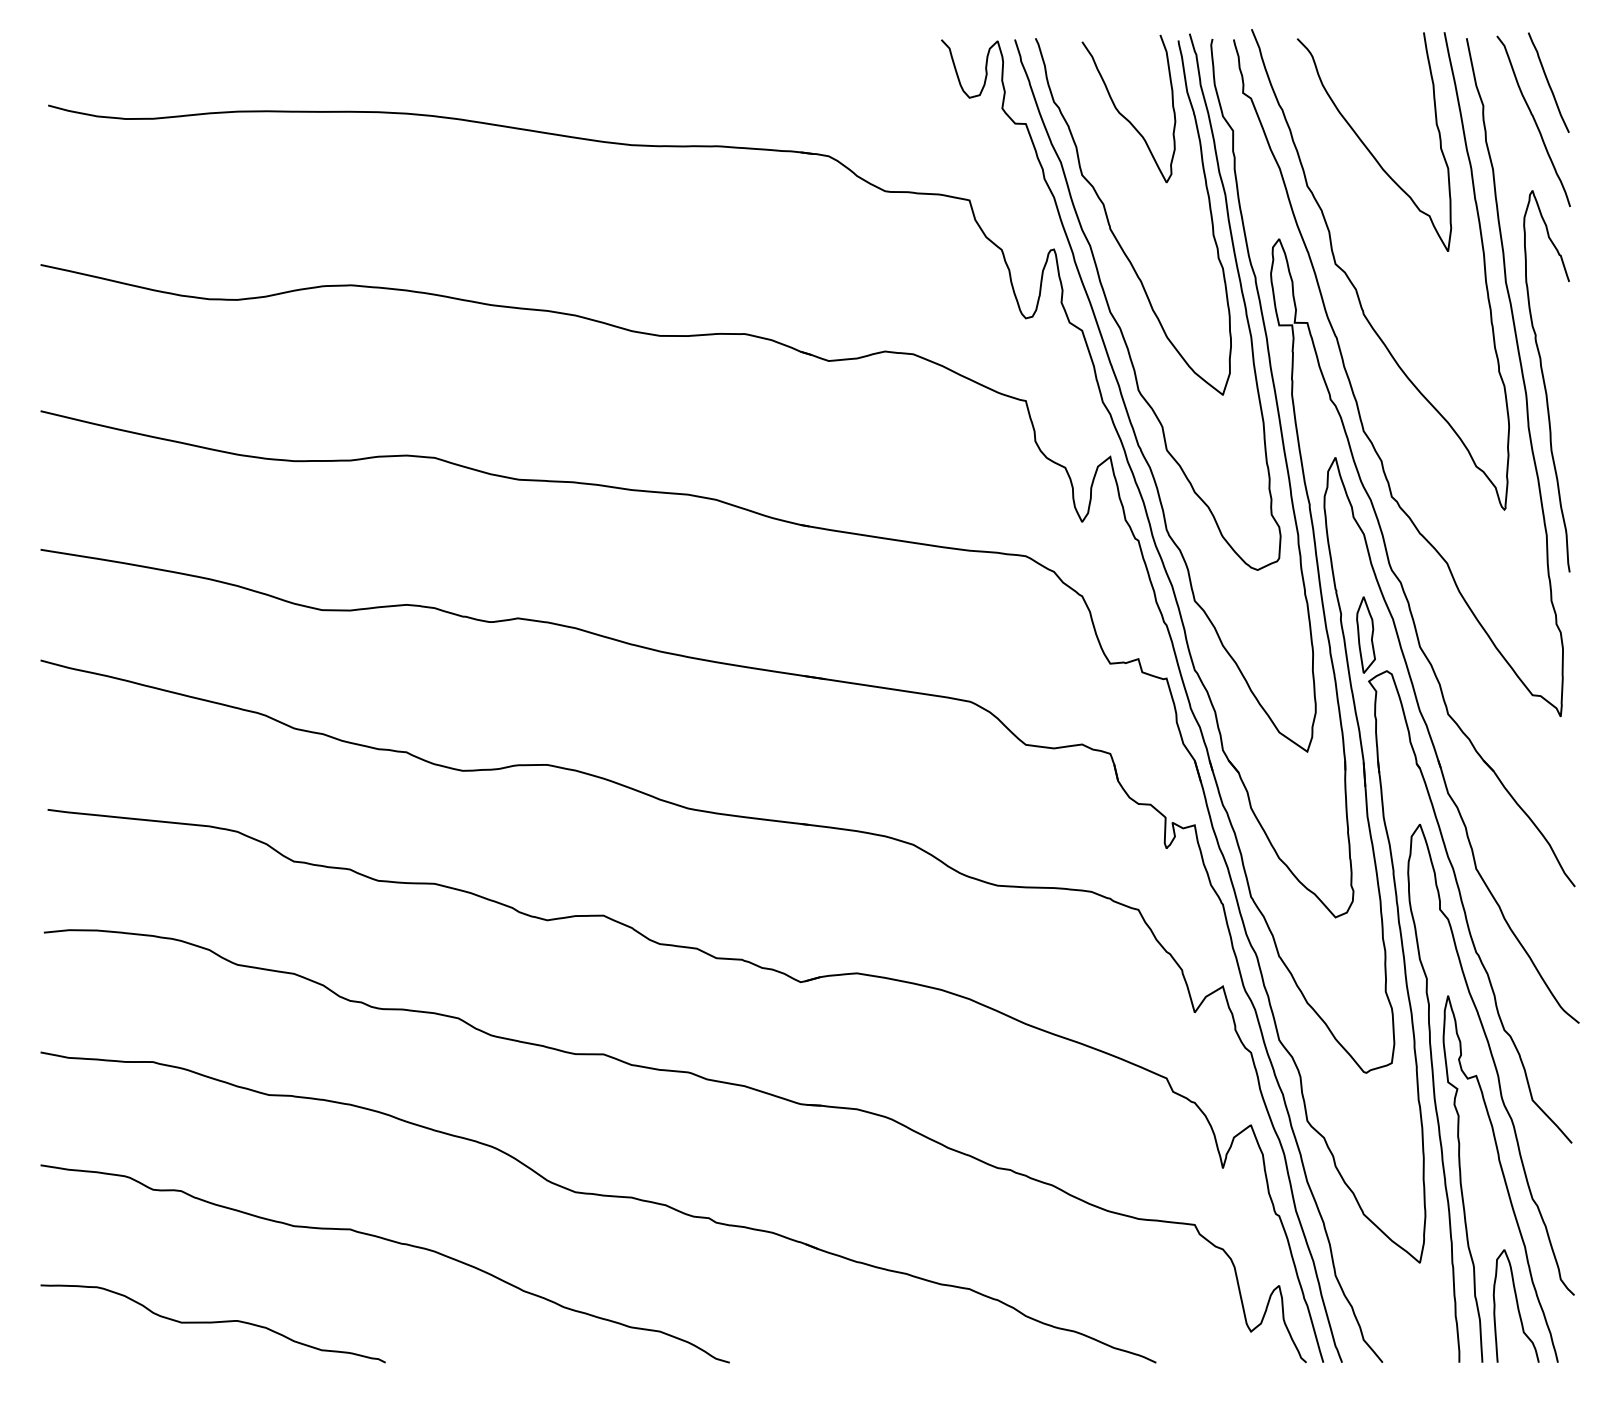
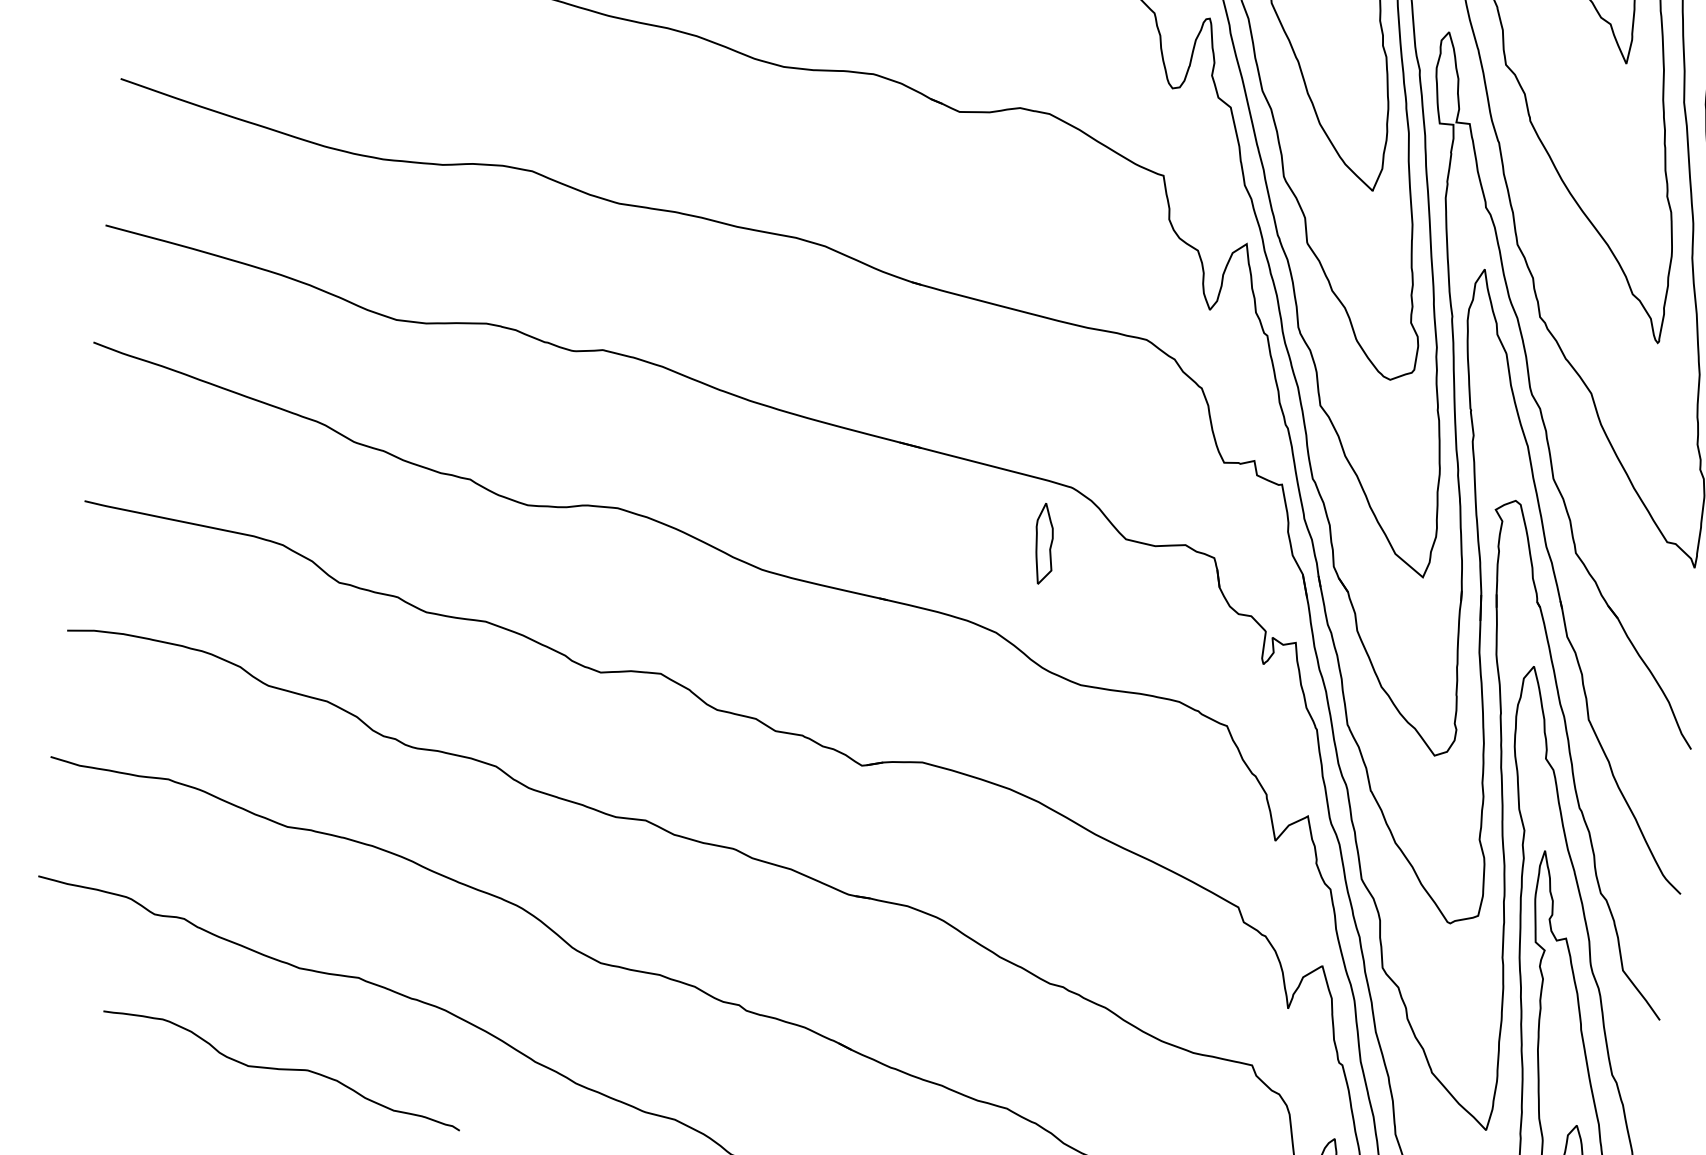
part: (1365, 634) -> (1043, 543), moved
curve: (212, 1323) -> (280, 1070), moved

